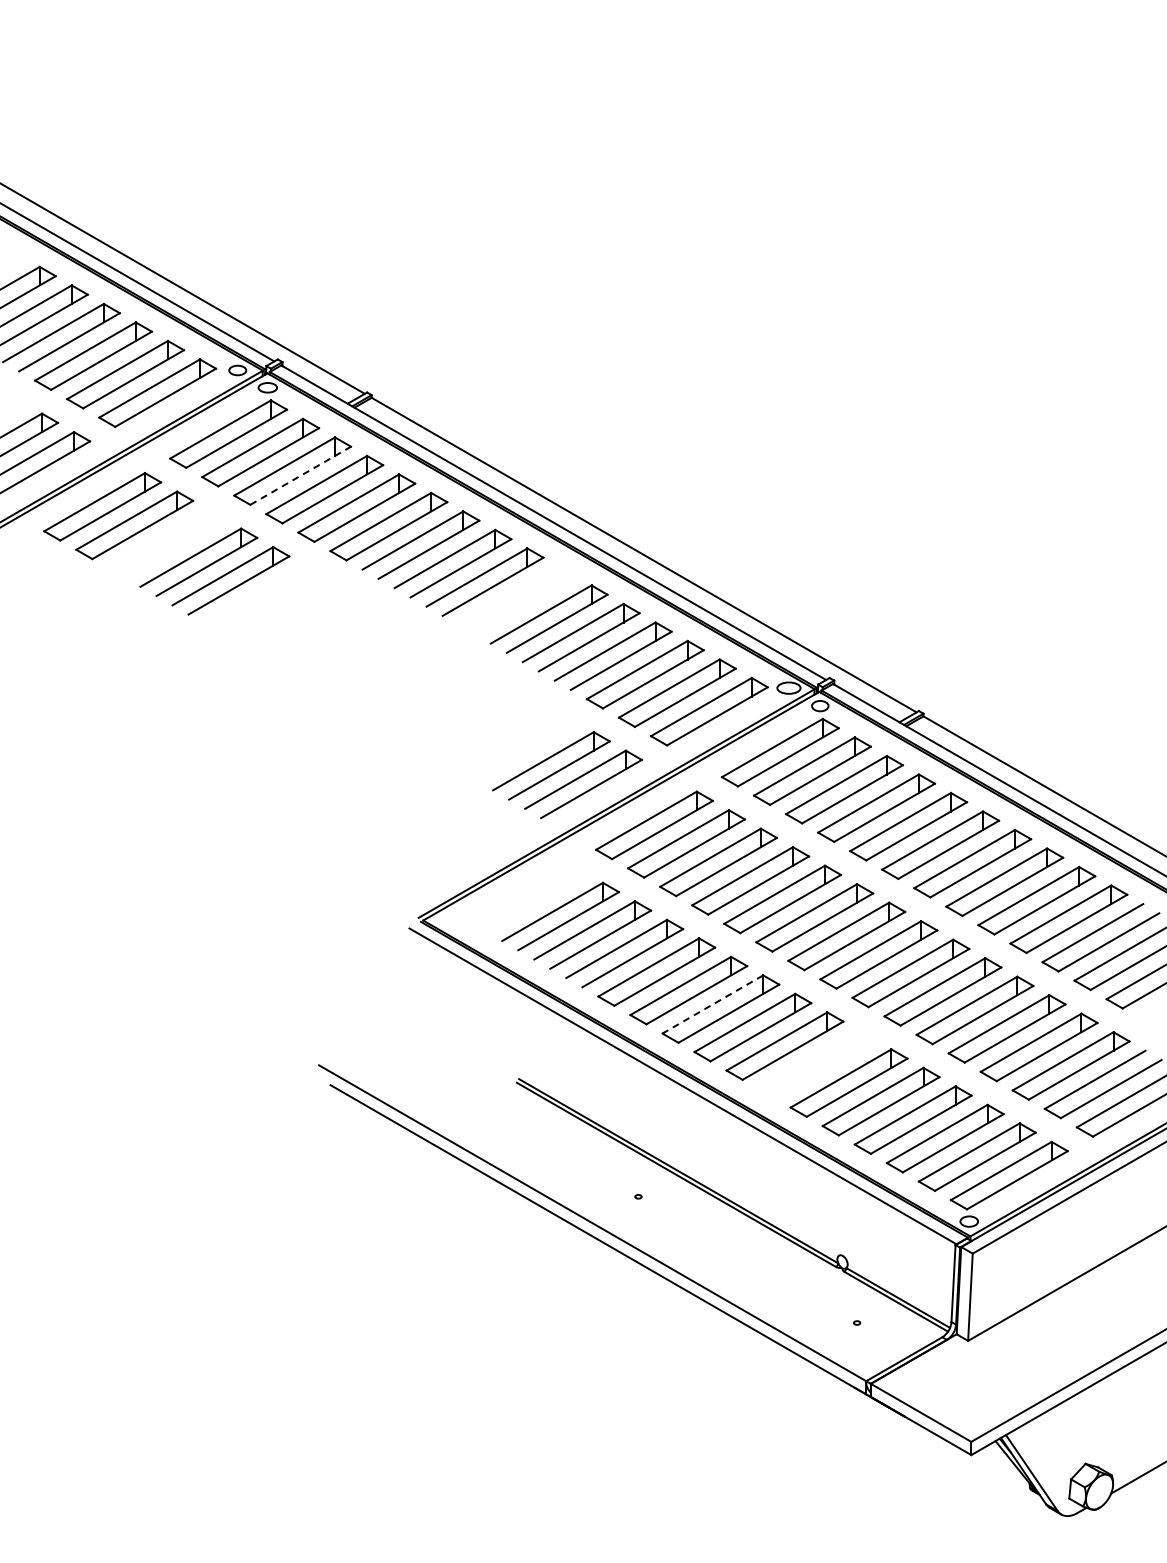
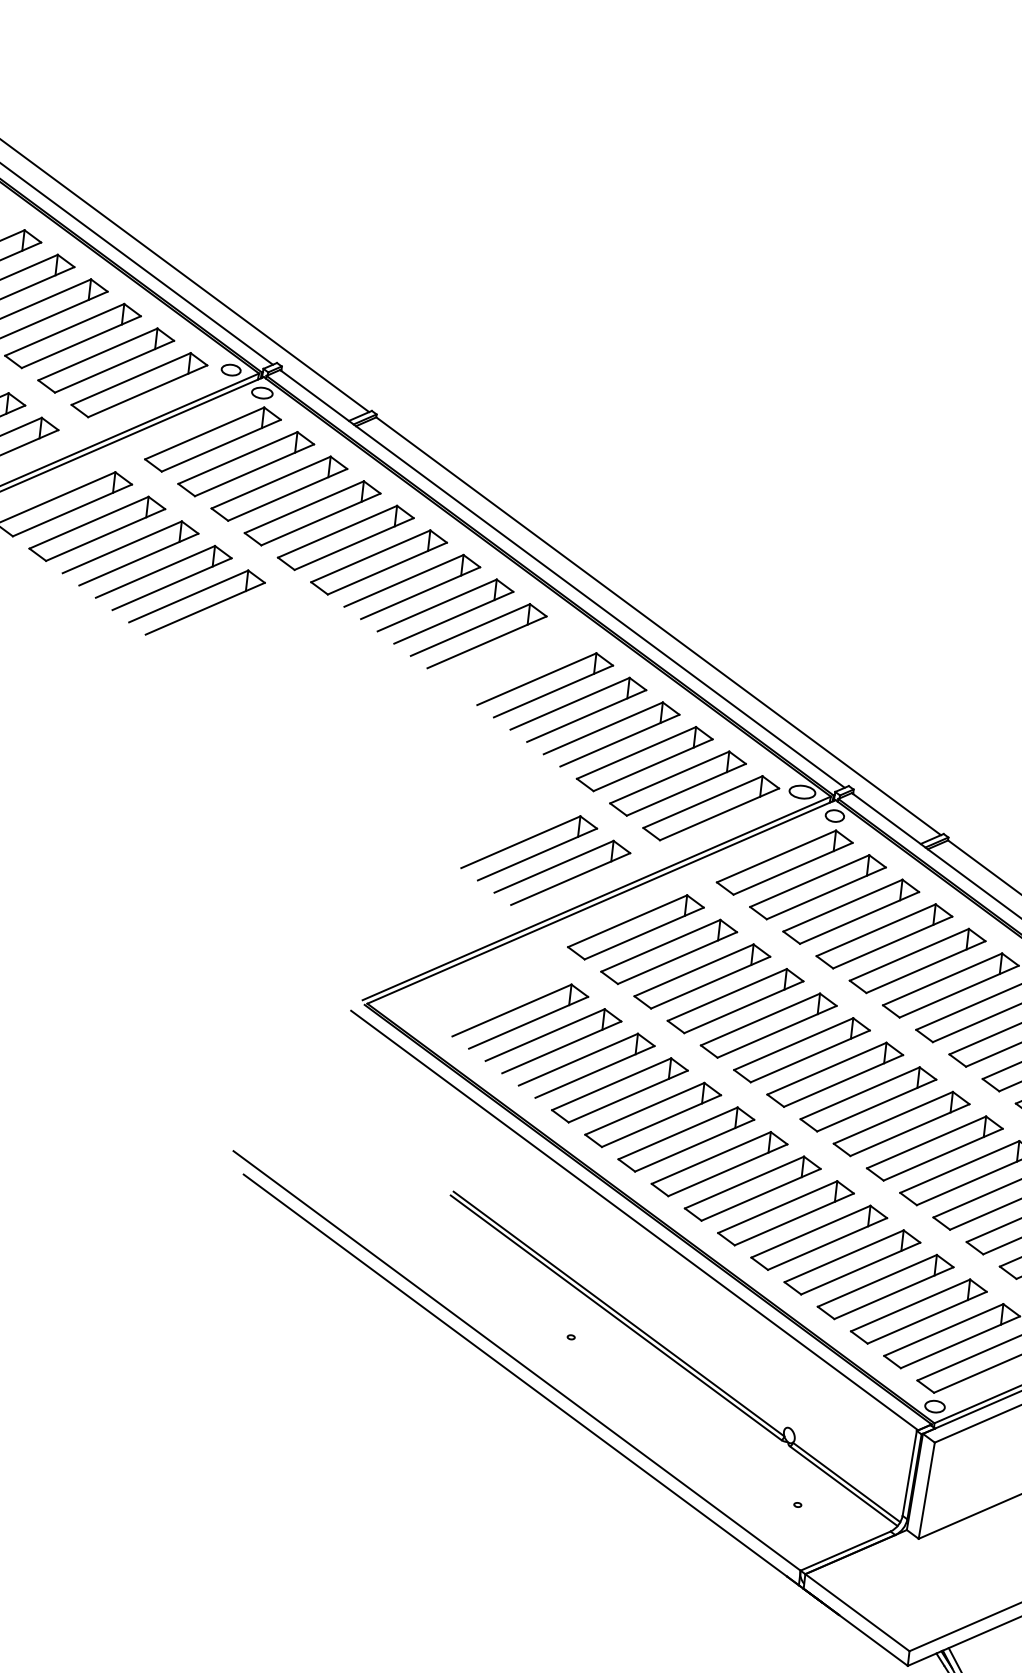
line: (301, 475) -> (288, 494), dashed -> solid
part: (162, 538) -> (126, 546), added
line: (712, 1004) -> (677, 1133), dashed -> solid
part: (816, 1064) -> (785, 1213), added

